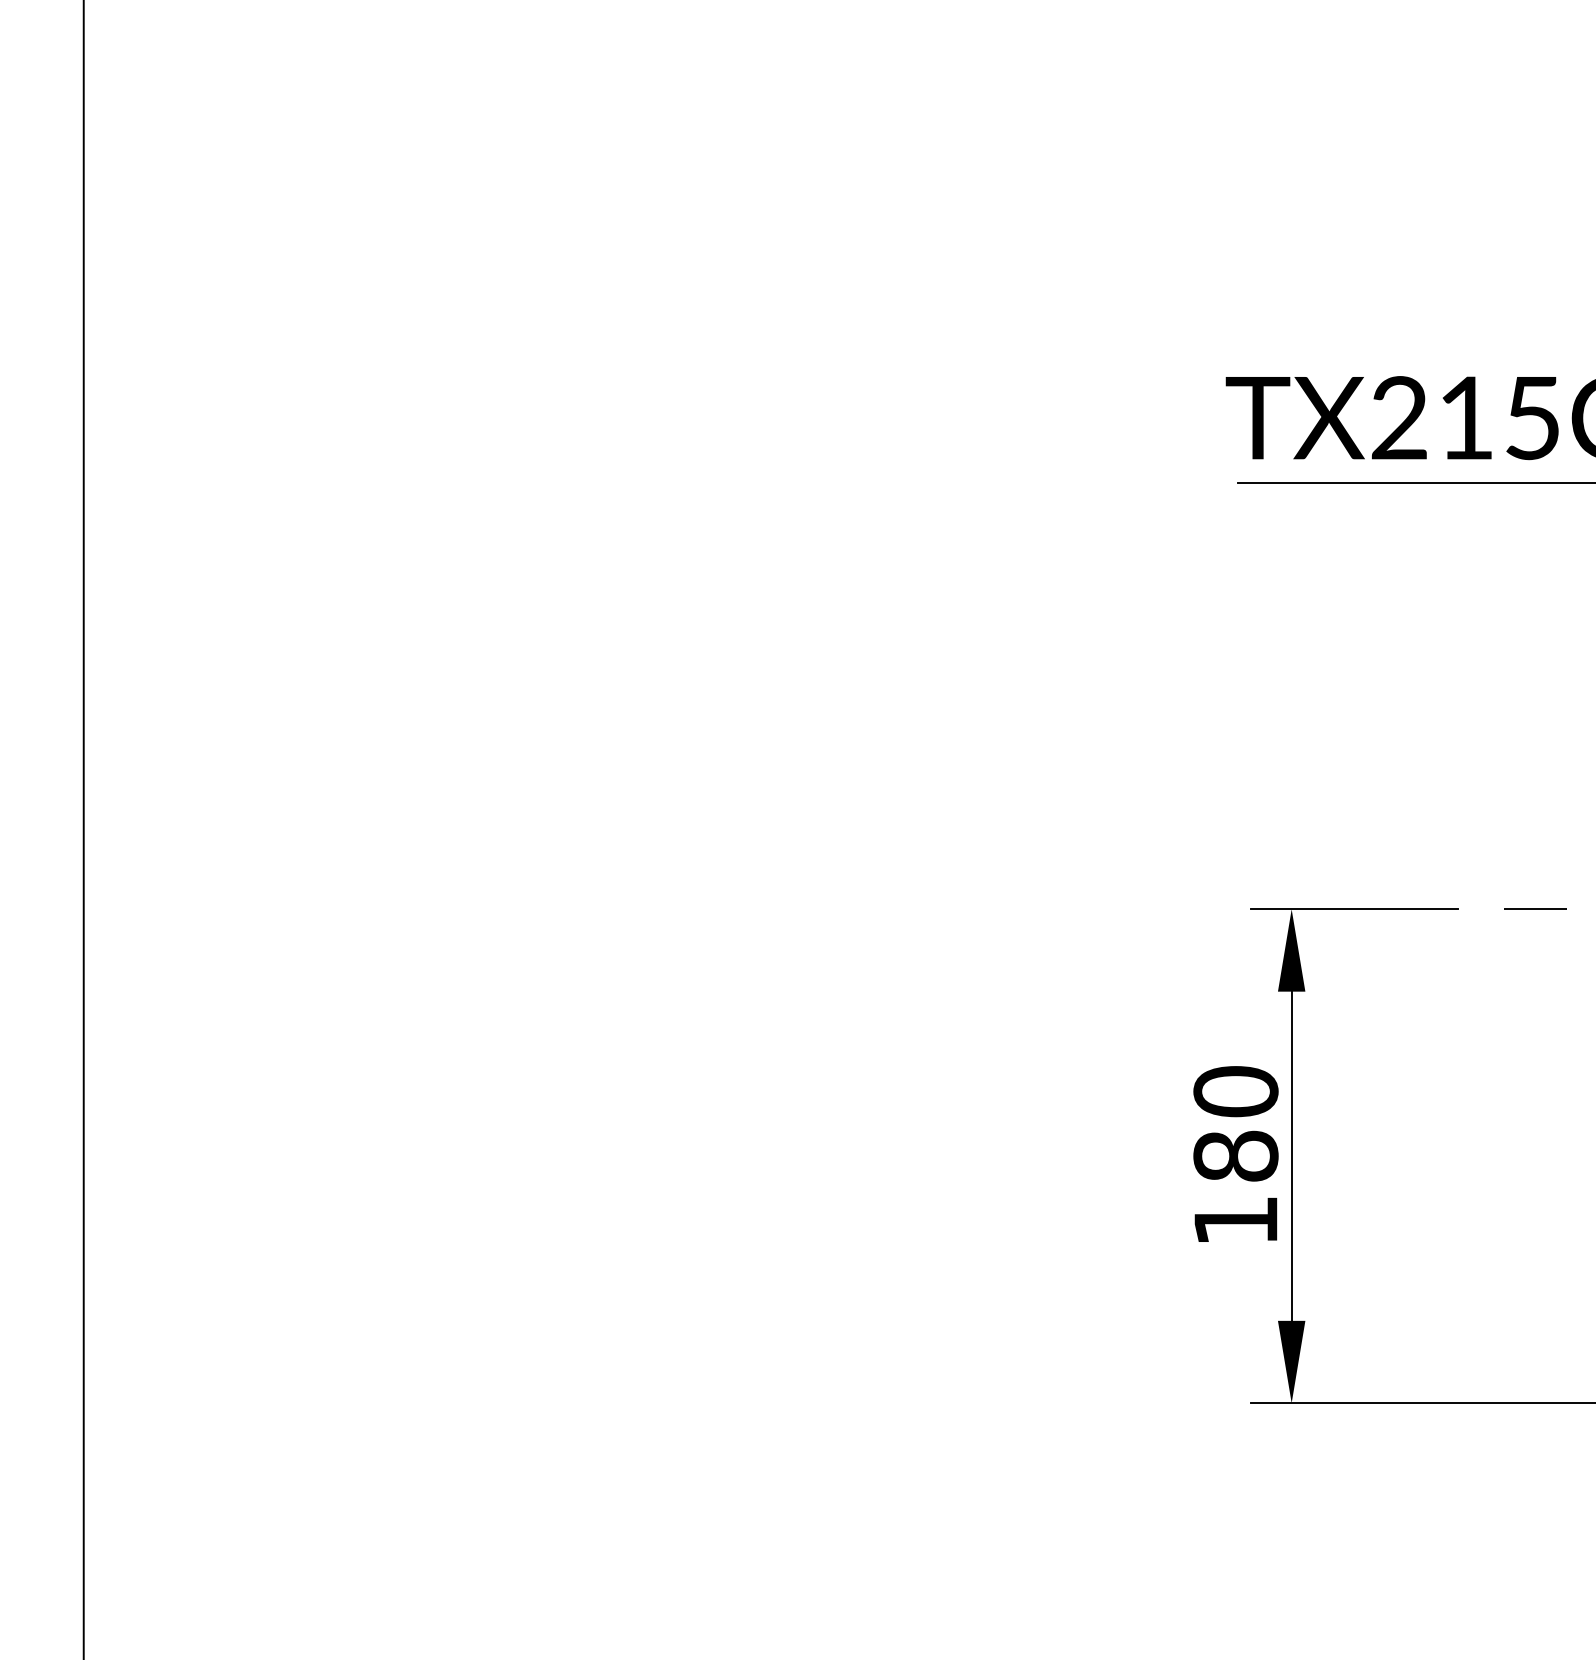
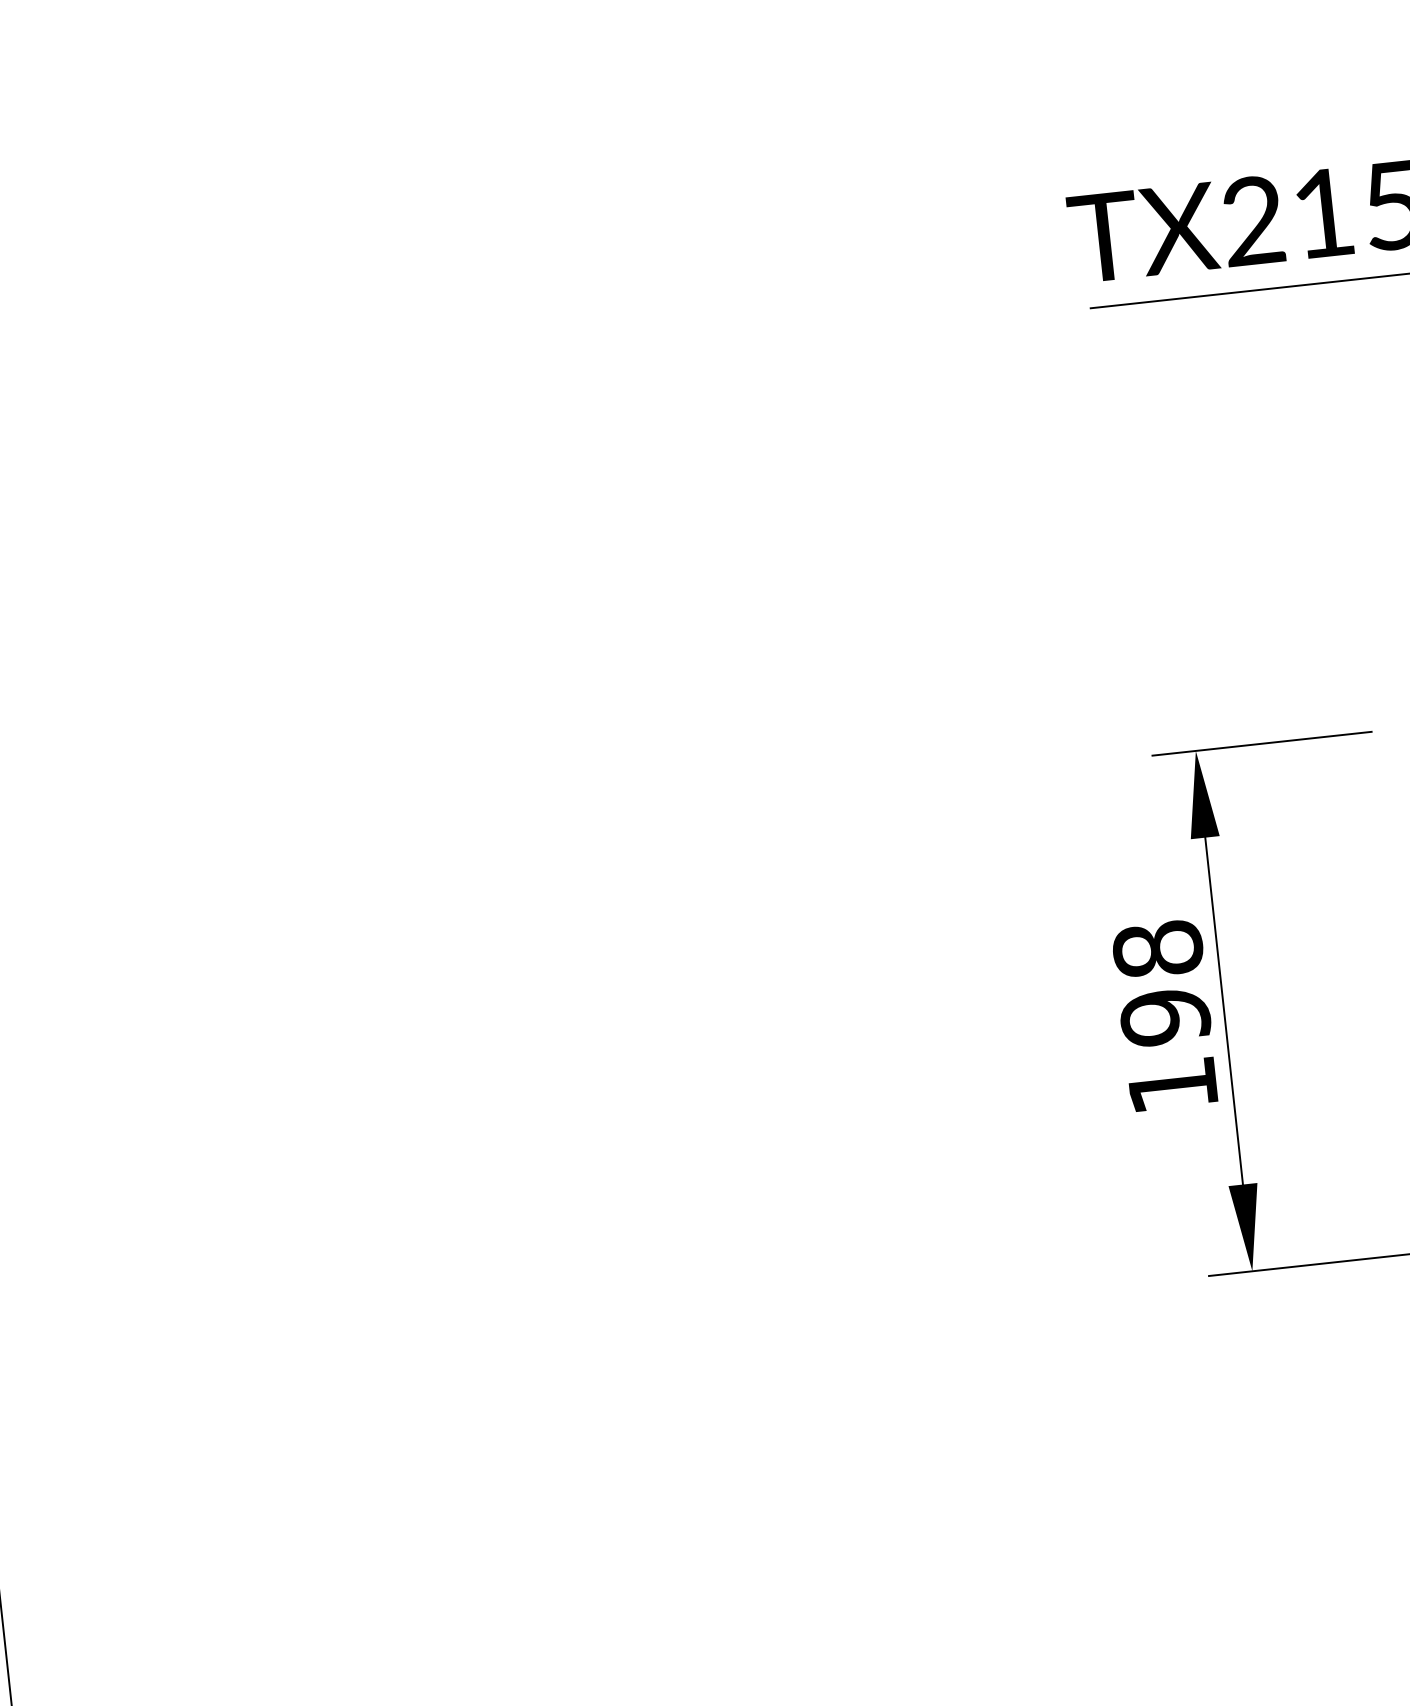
text: (1235, 1124) -> (1161, 984), 180 -> 198

